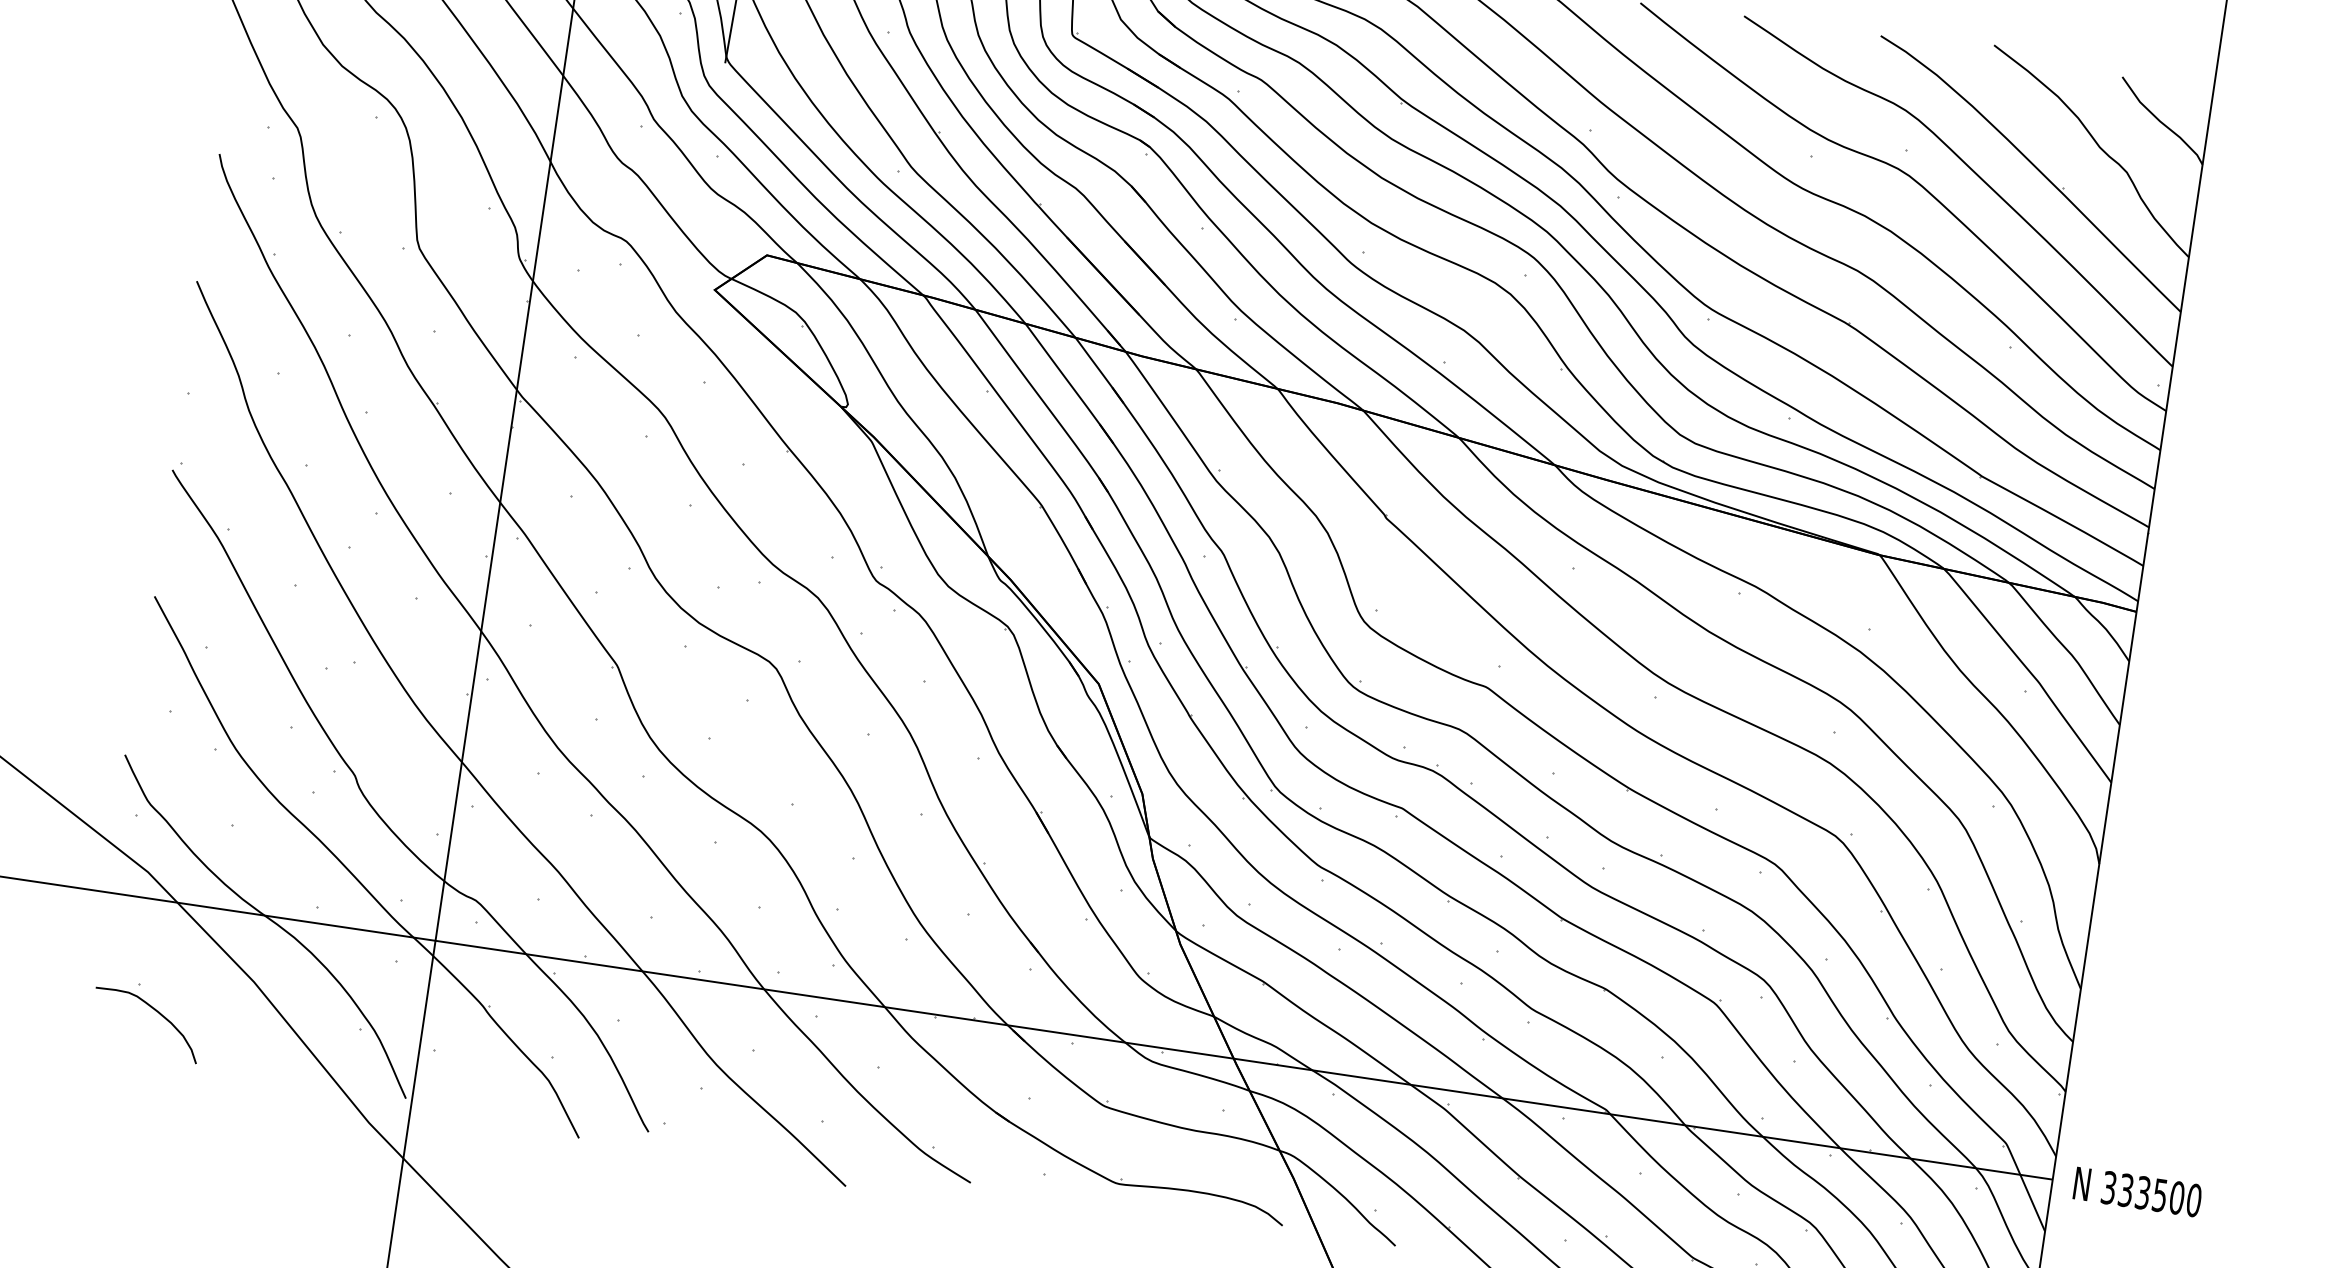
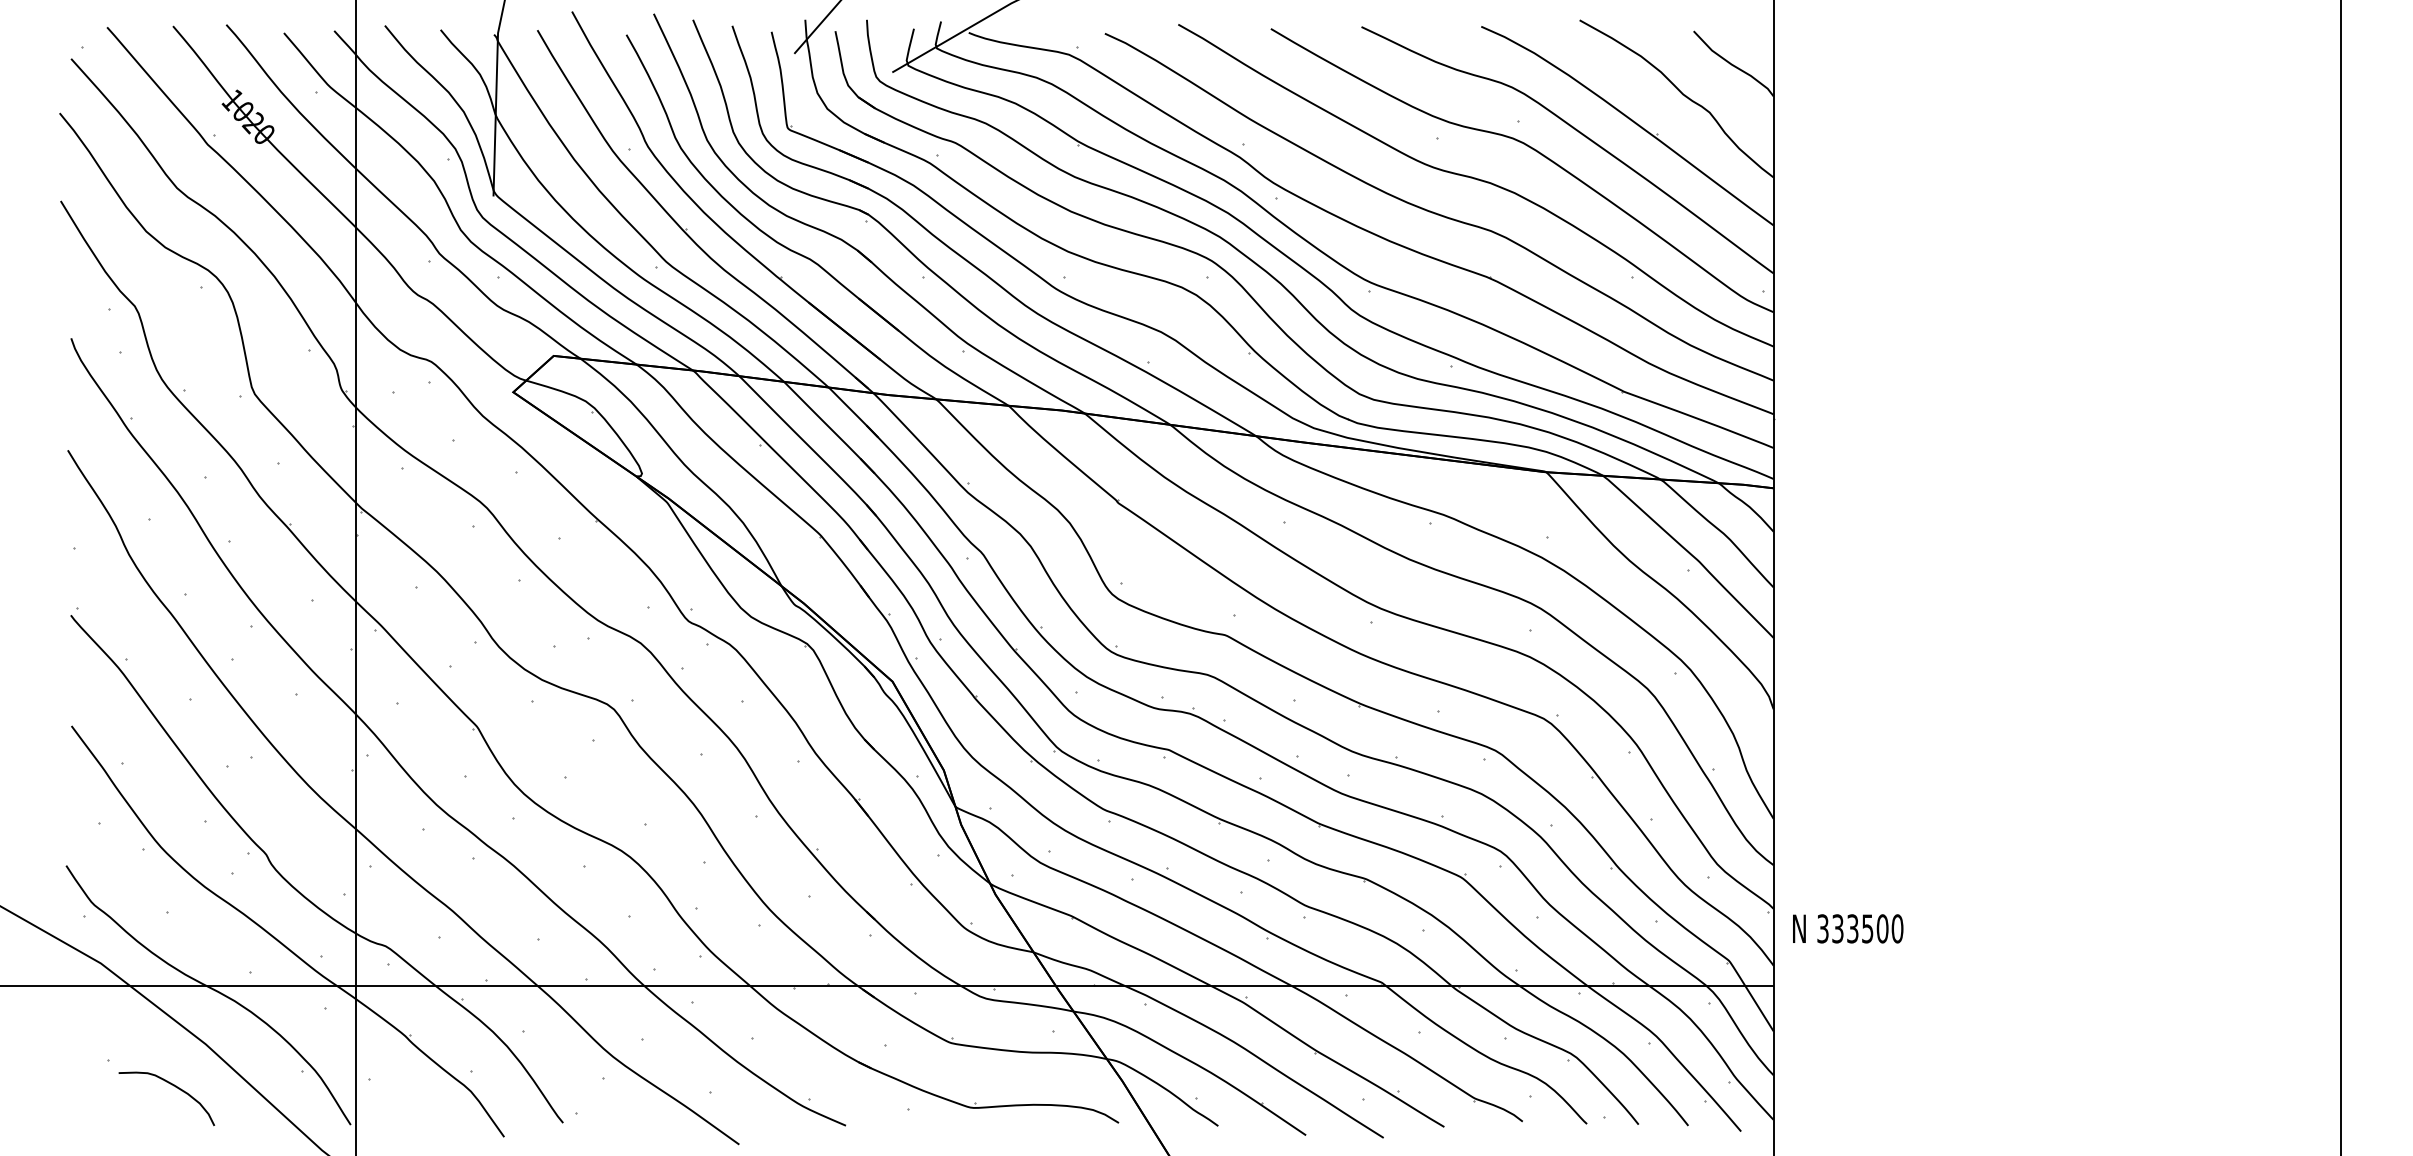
curve: (156, 1012) -> (173, 1086), moved
text: (2138, 1191) -> (1848, 928), moved

